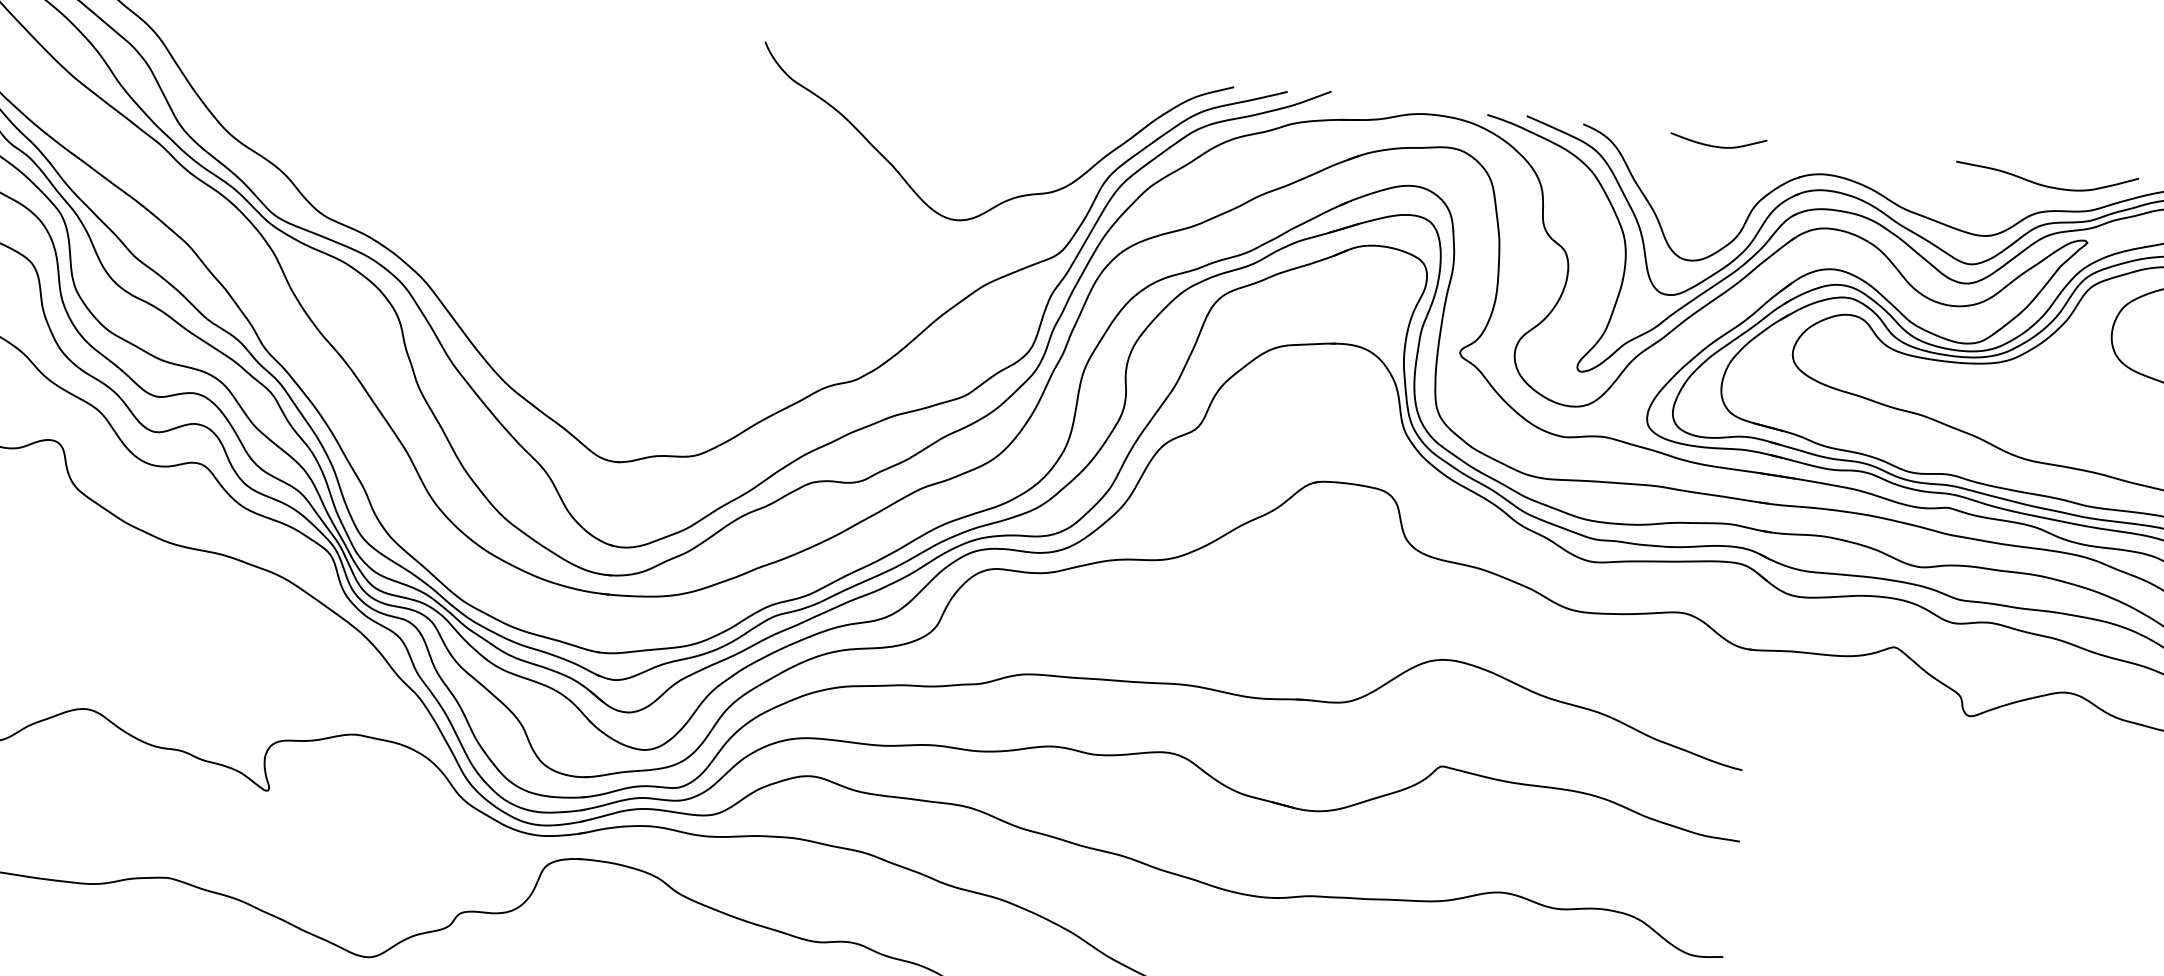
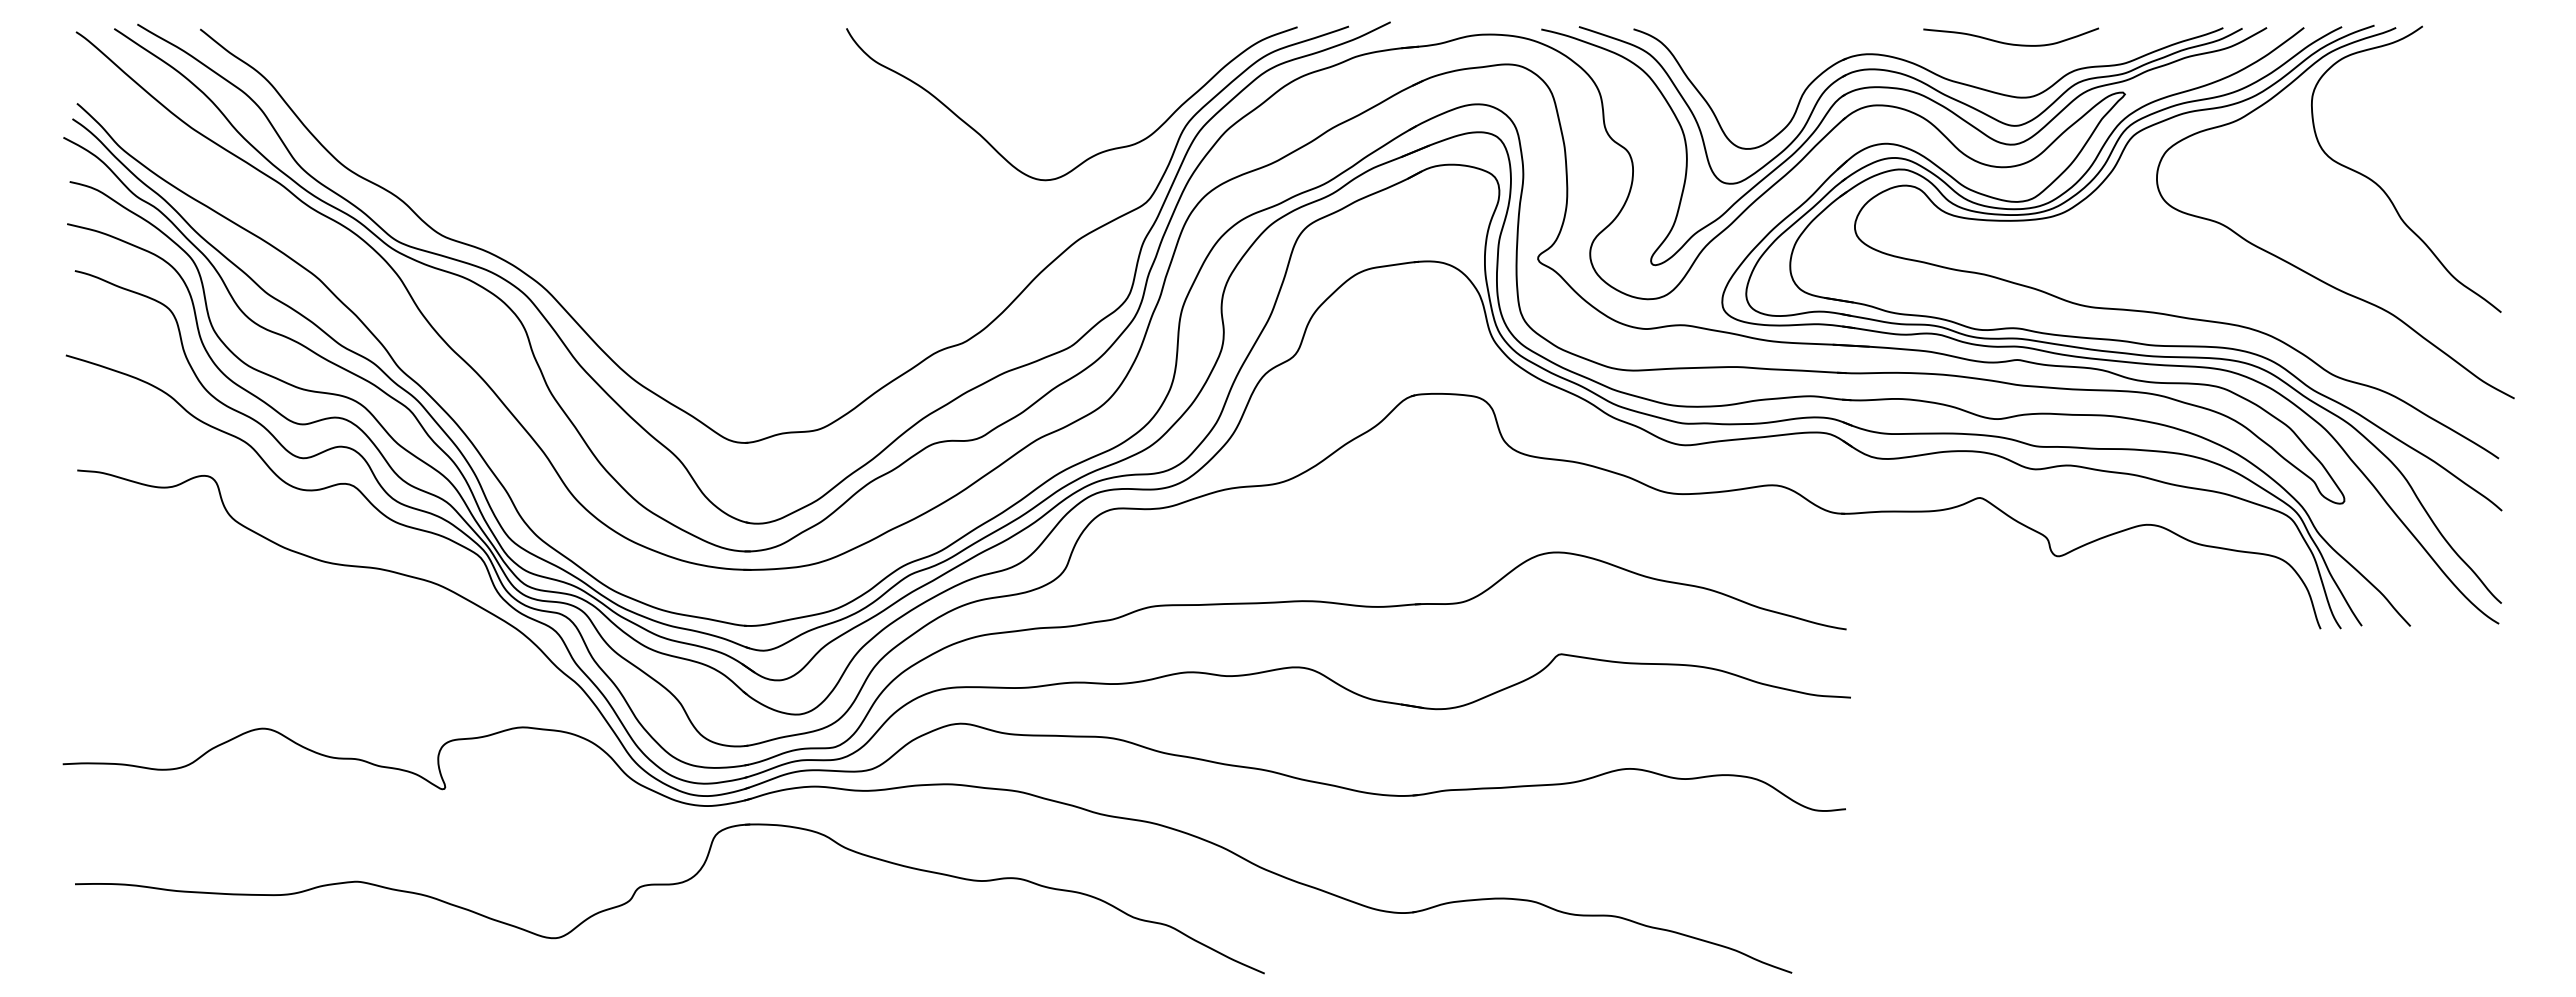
curve: (1717, 146) -> (1763, 37), removed
curve: (2046, 185) -> (2011, 43), moved

